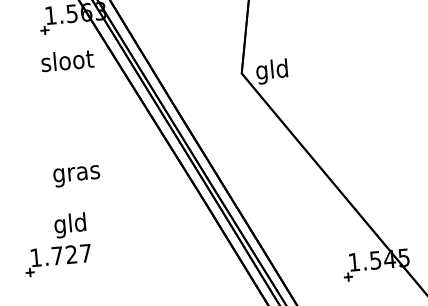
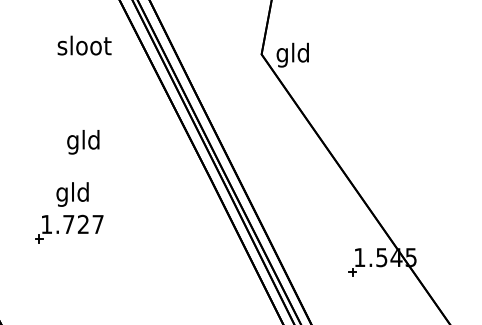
text: (67, 60) -> (84, 45), moved
text: (76, 174) -> (83, 142), gras -> gld
part: (58, 259) -> (69, 228), moved

